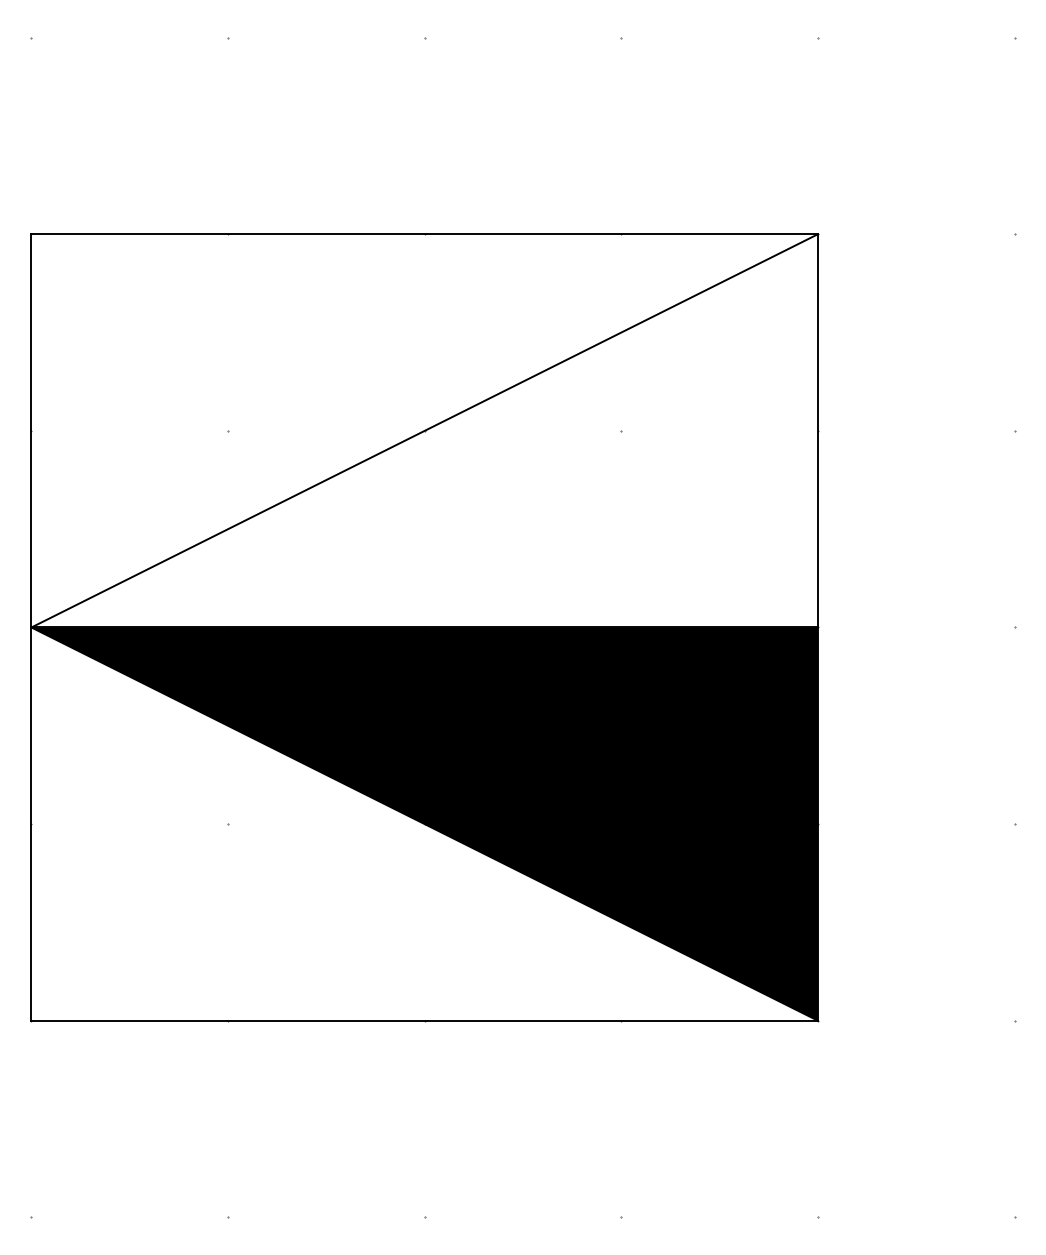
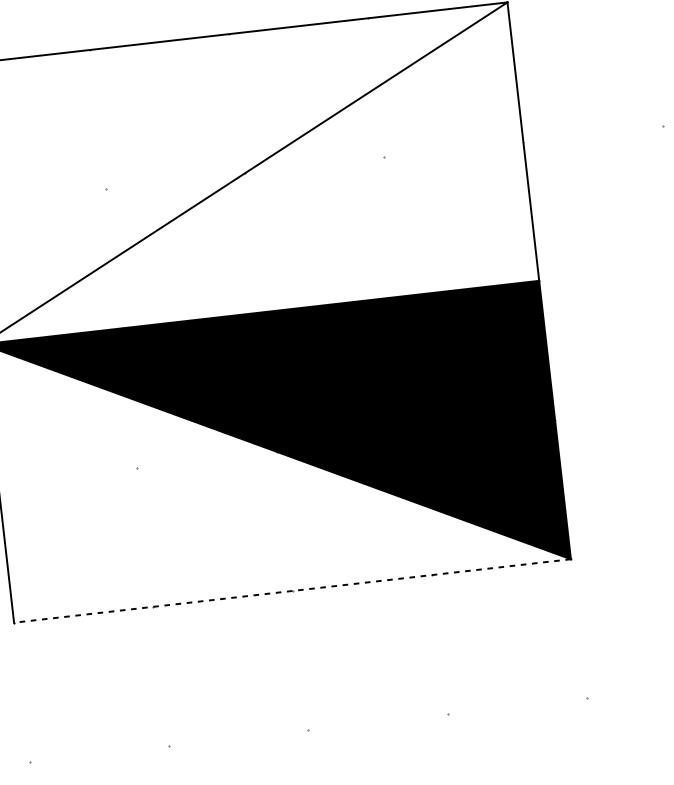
line: (424, 1020) -> (292, 590), solid -> dashed

